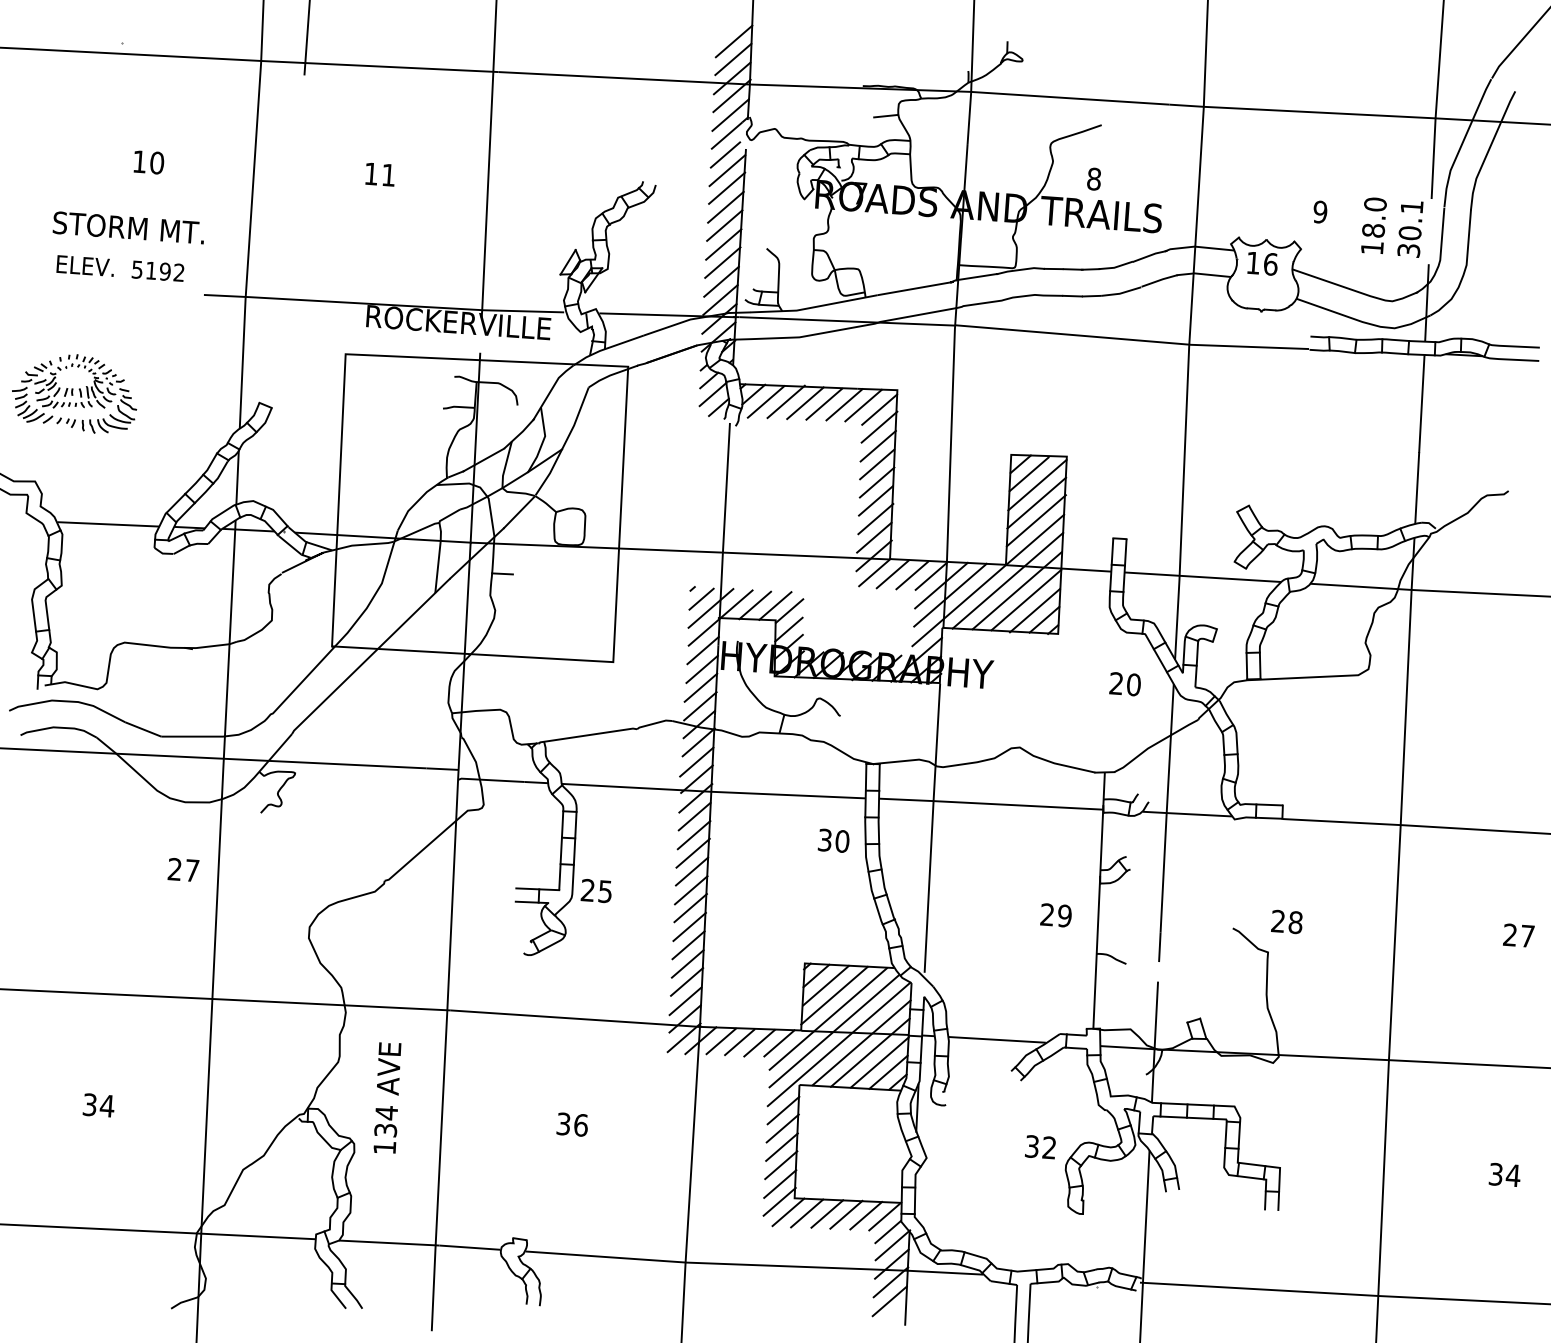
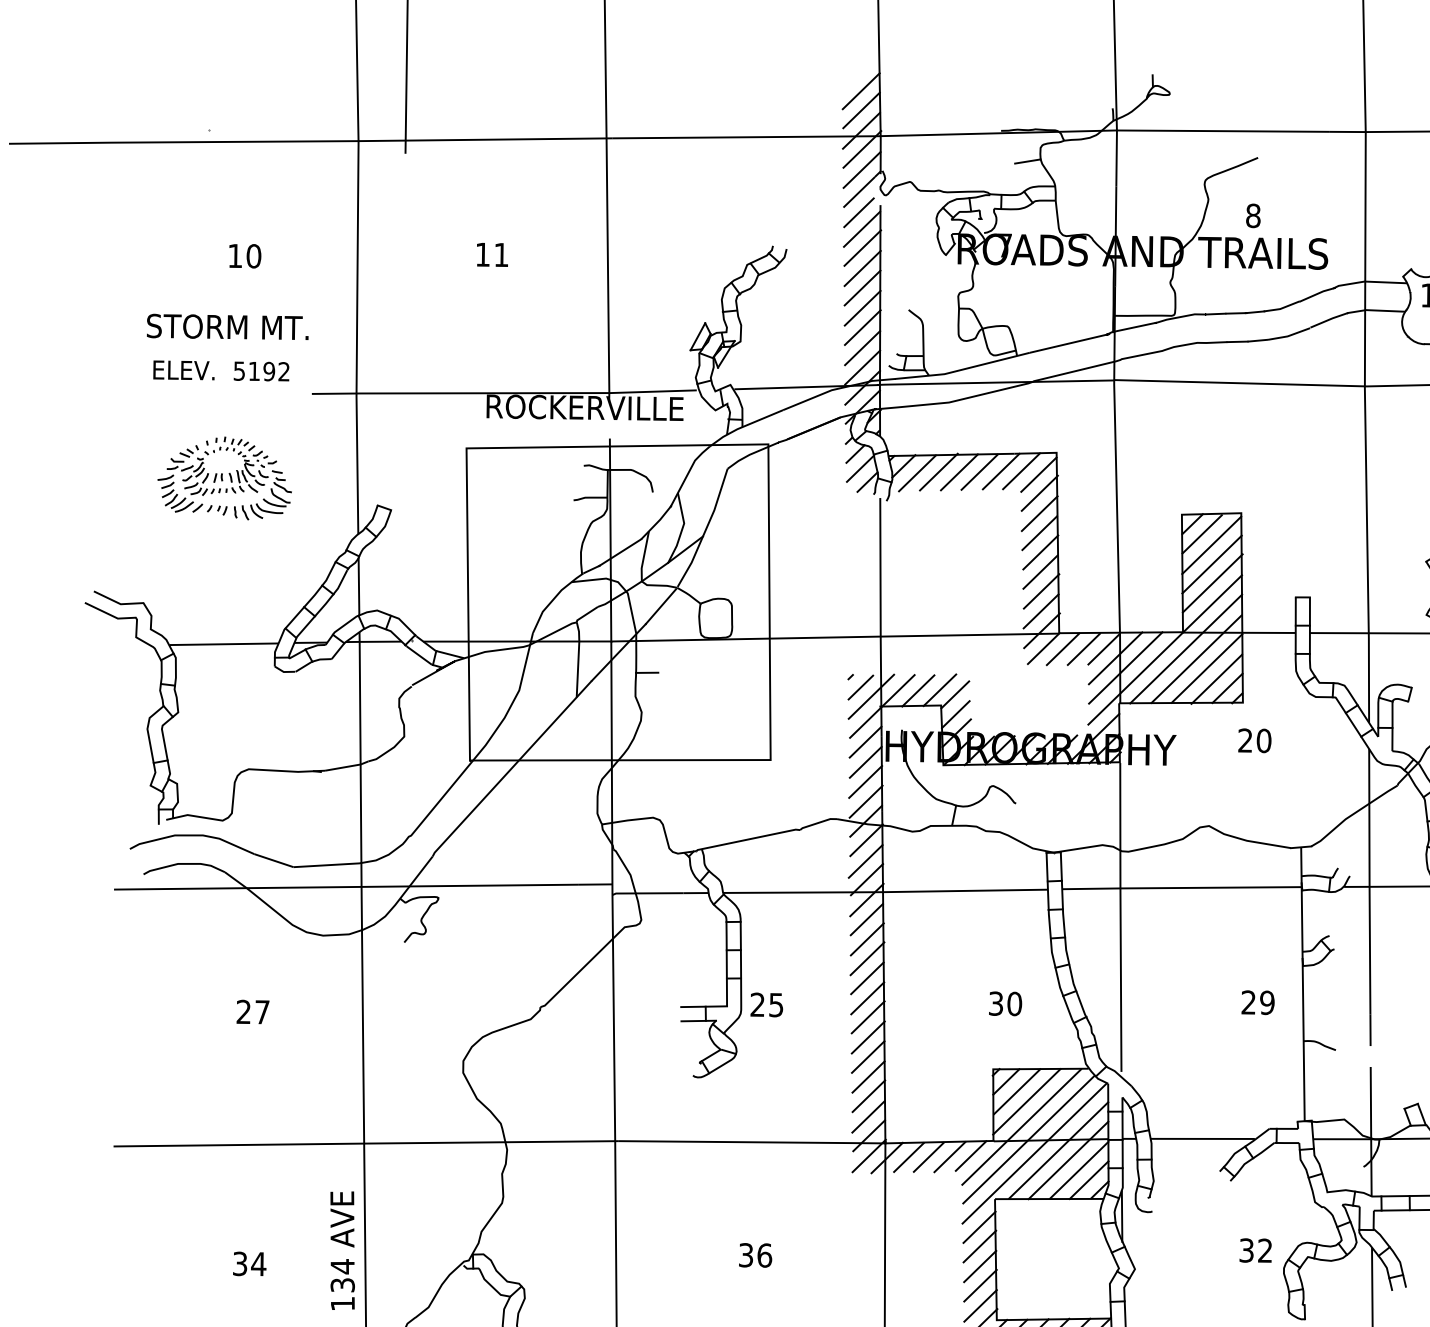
part: (74, 393) -> (224, 478), moved
text: (1124, 684) -> (1254, 741), moved
text: (833, 840) -> (1005, 1003), moved
text: (183, 869) -> (252, 1011), moved
text: (387, 1097) -> (342, 1250), moved

